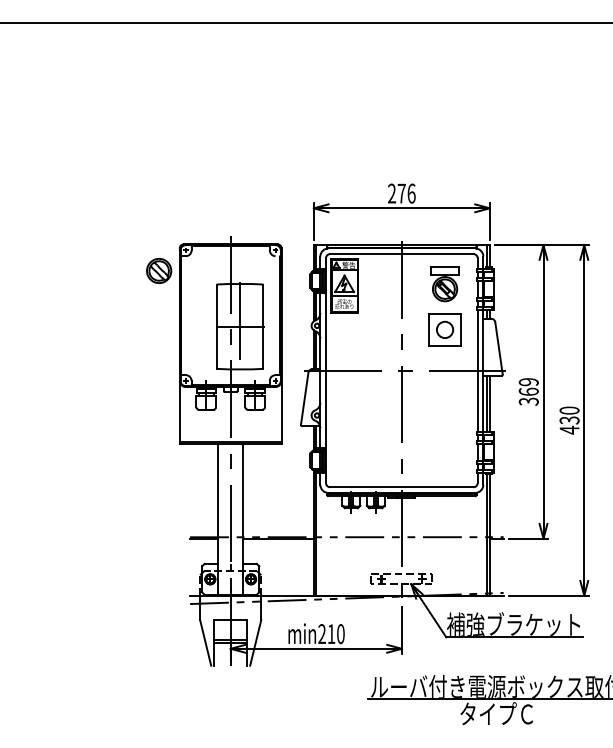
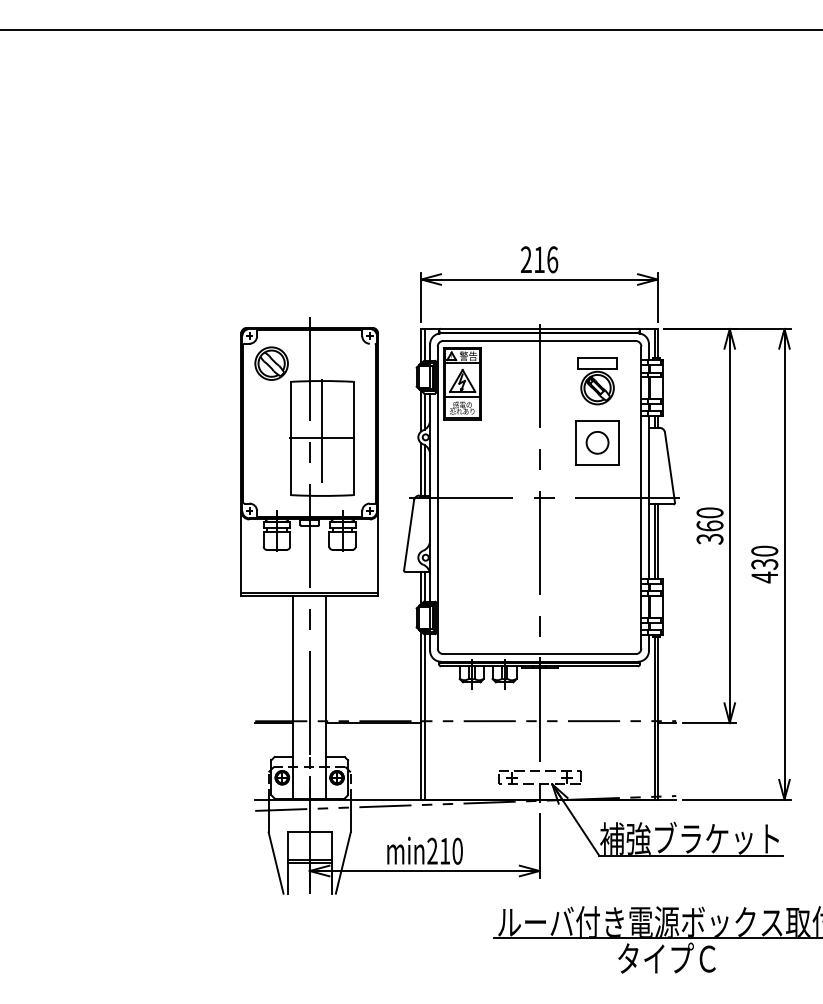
text: (401, 193) -> (539, 259), 276 -> 216
part: (159, 270) -> (271, 363), moved
text: (528, 381) -> (709, 512), 369 -> 360

